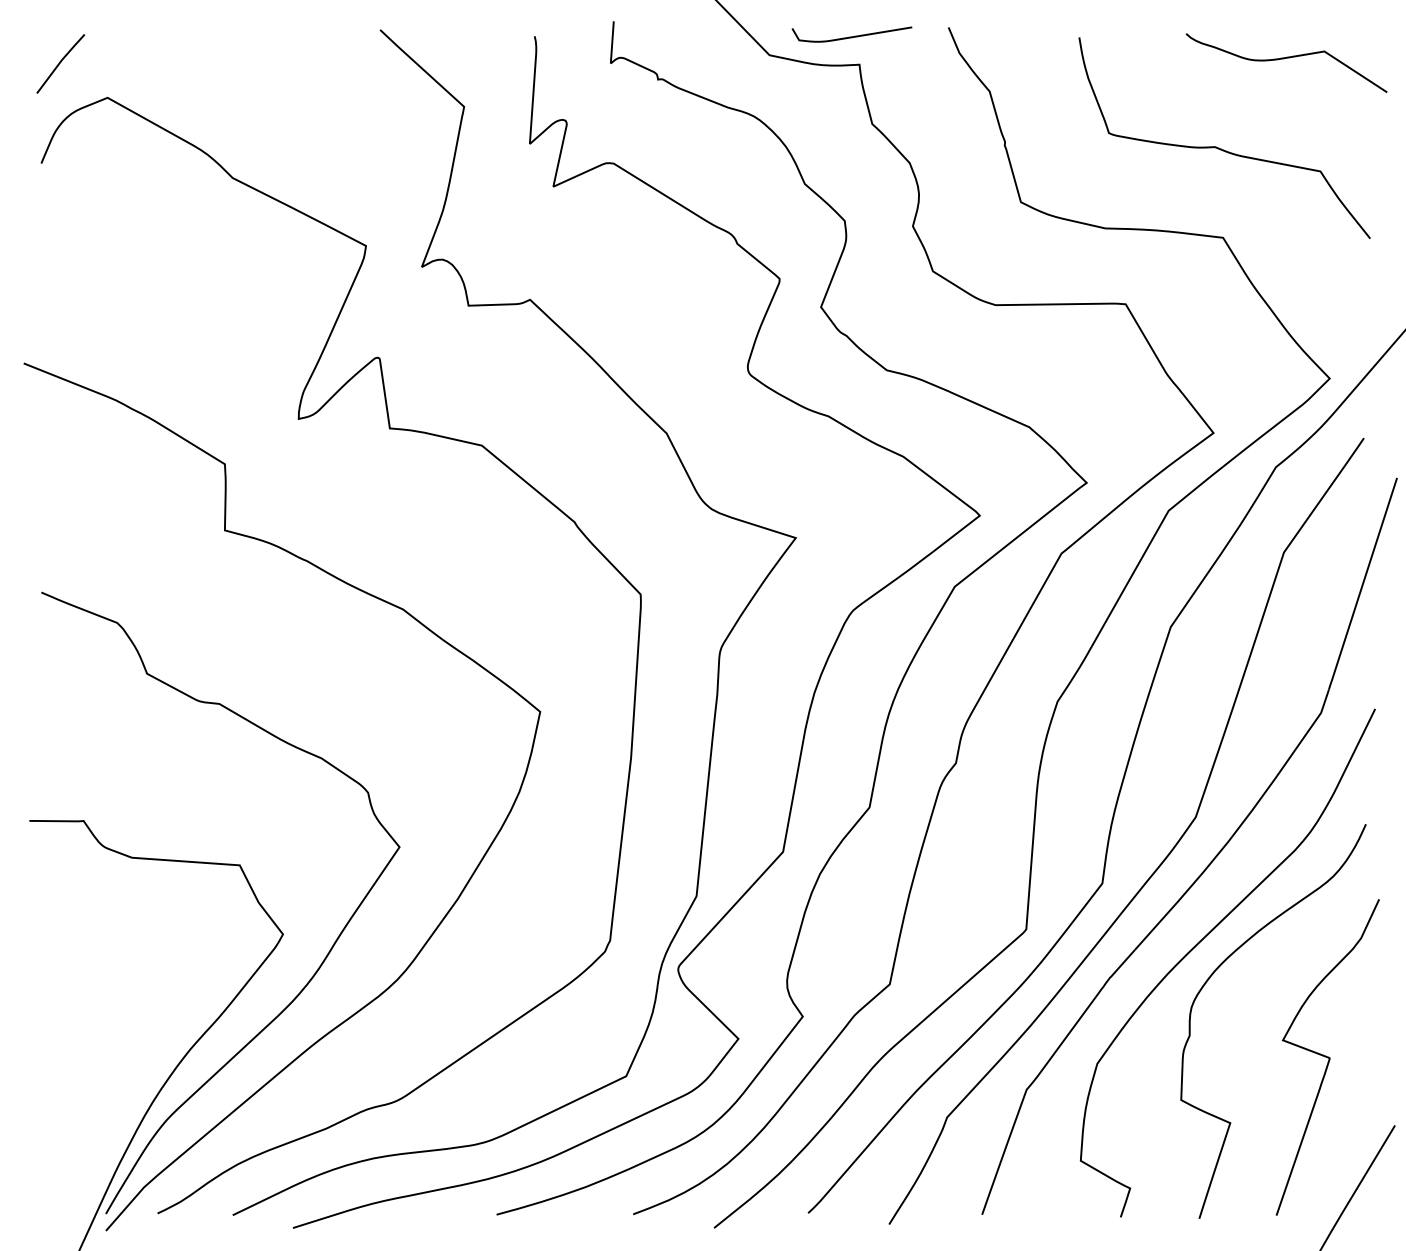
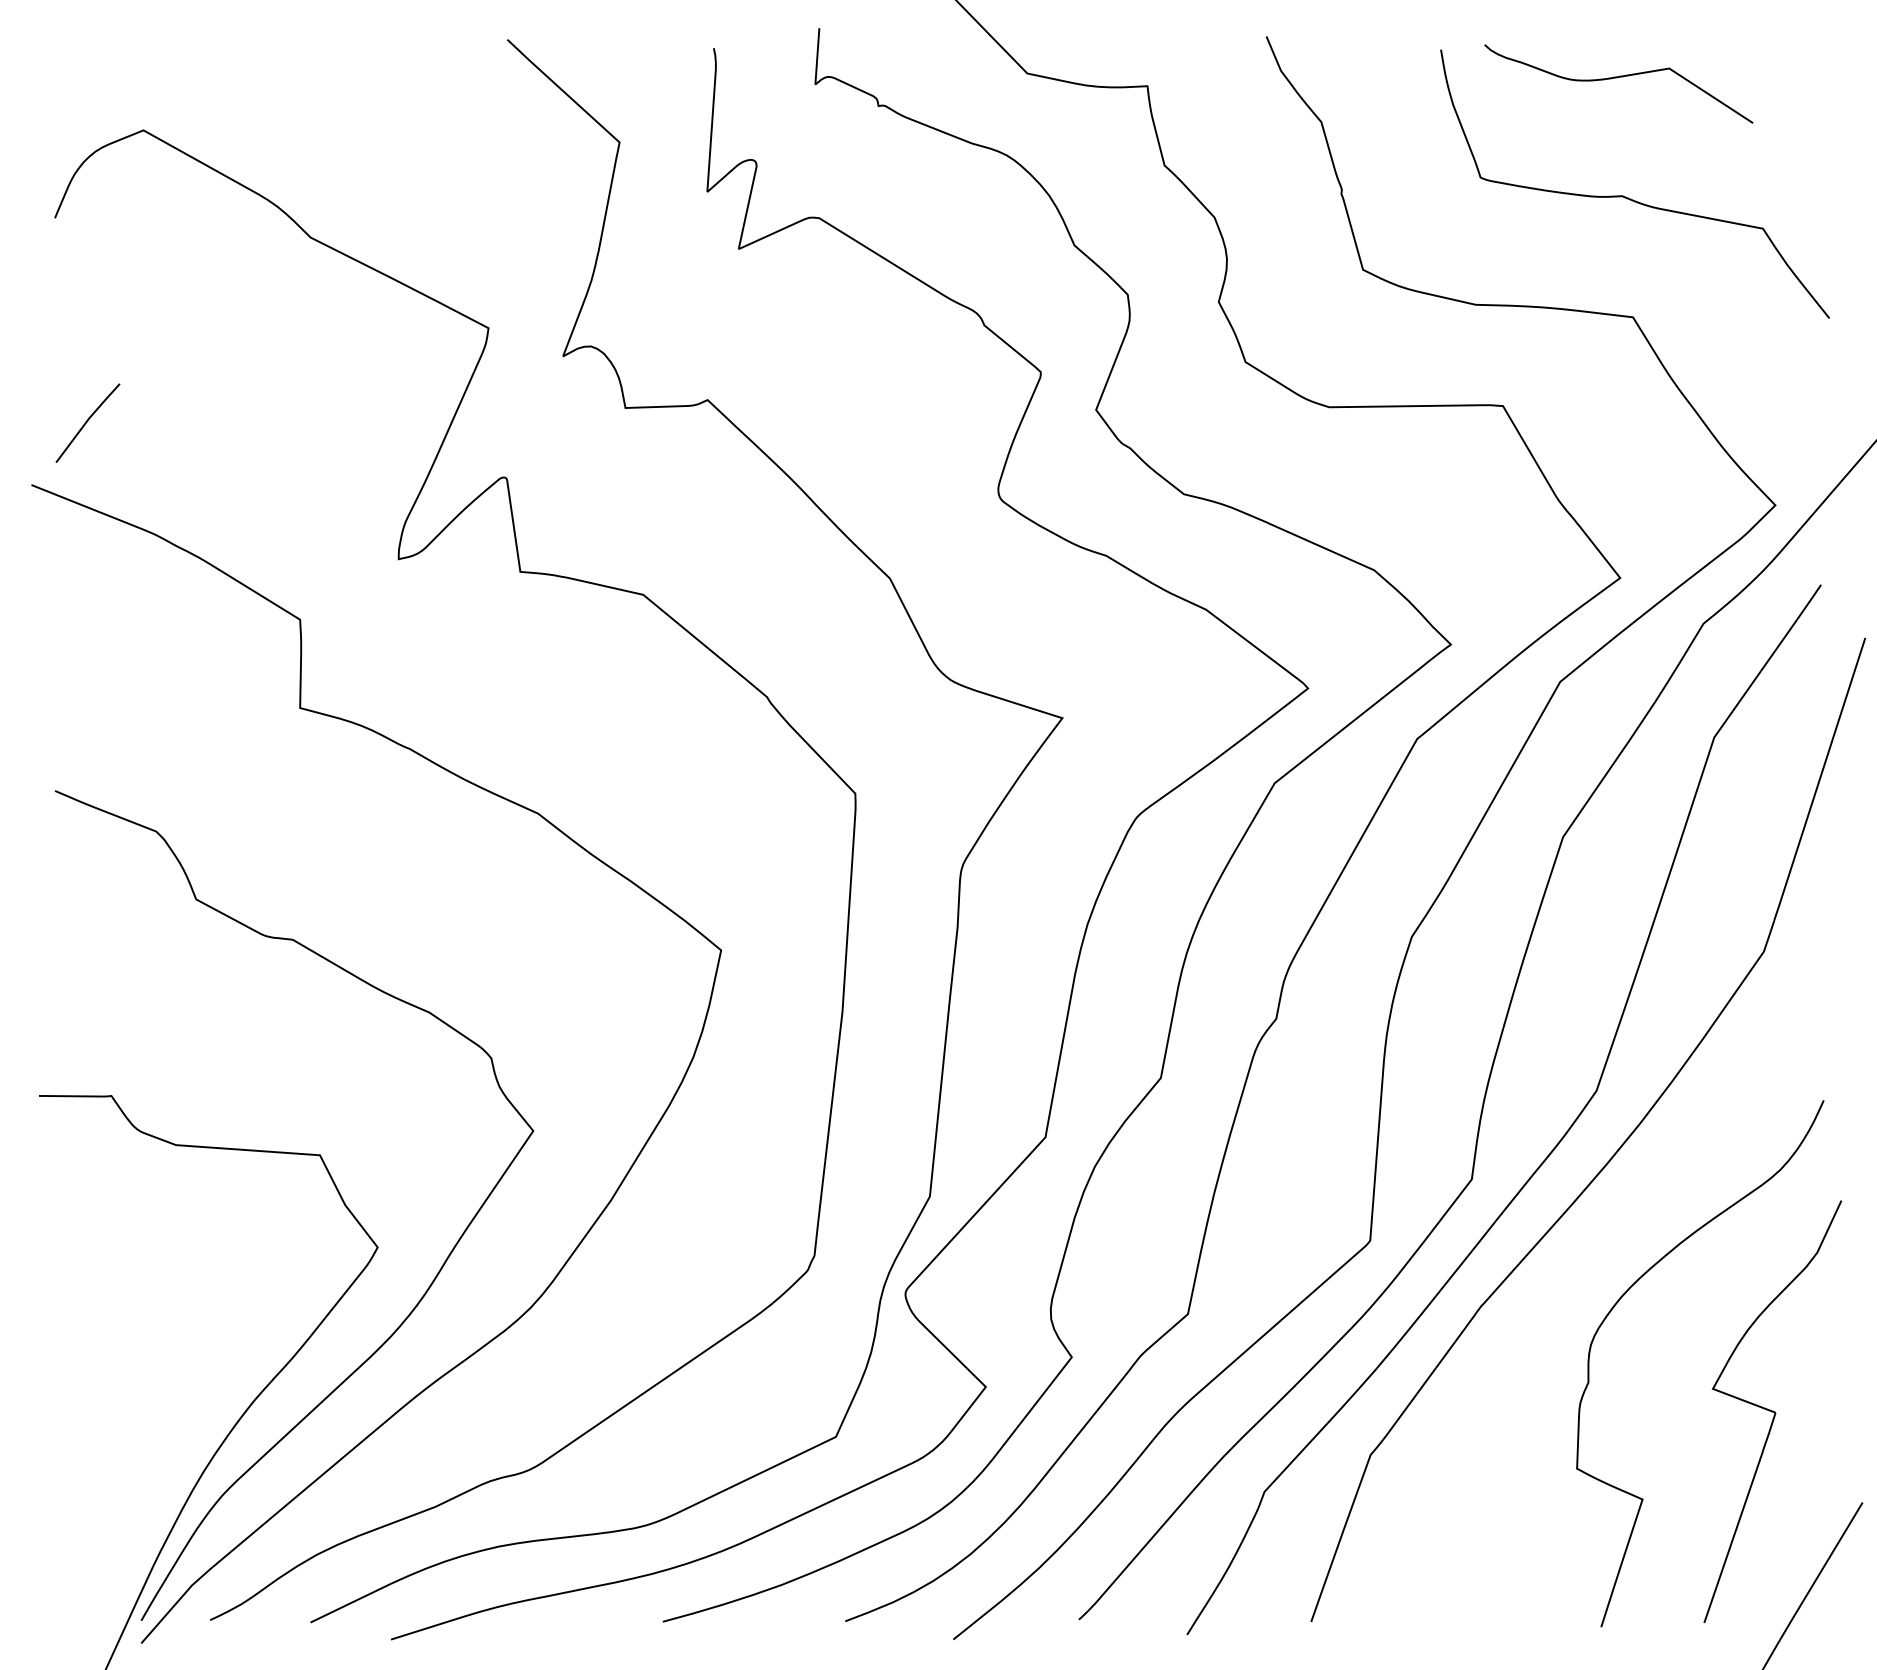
curve: (852, 36) -> (1137, 48), removed
curve: (1285, 58) -> (1617, 78), moved
line: (60, 63) -> (87, 422), moved
curve: (1204, 938) -> (1607, 1253), removed

